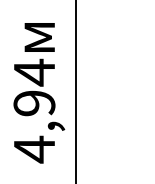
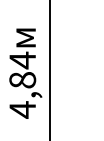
text: (34, 103) -> (22, 80), 4,94 -> 4,84

